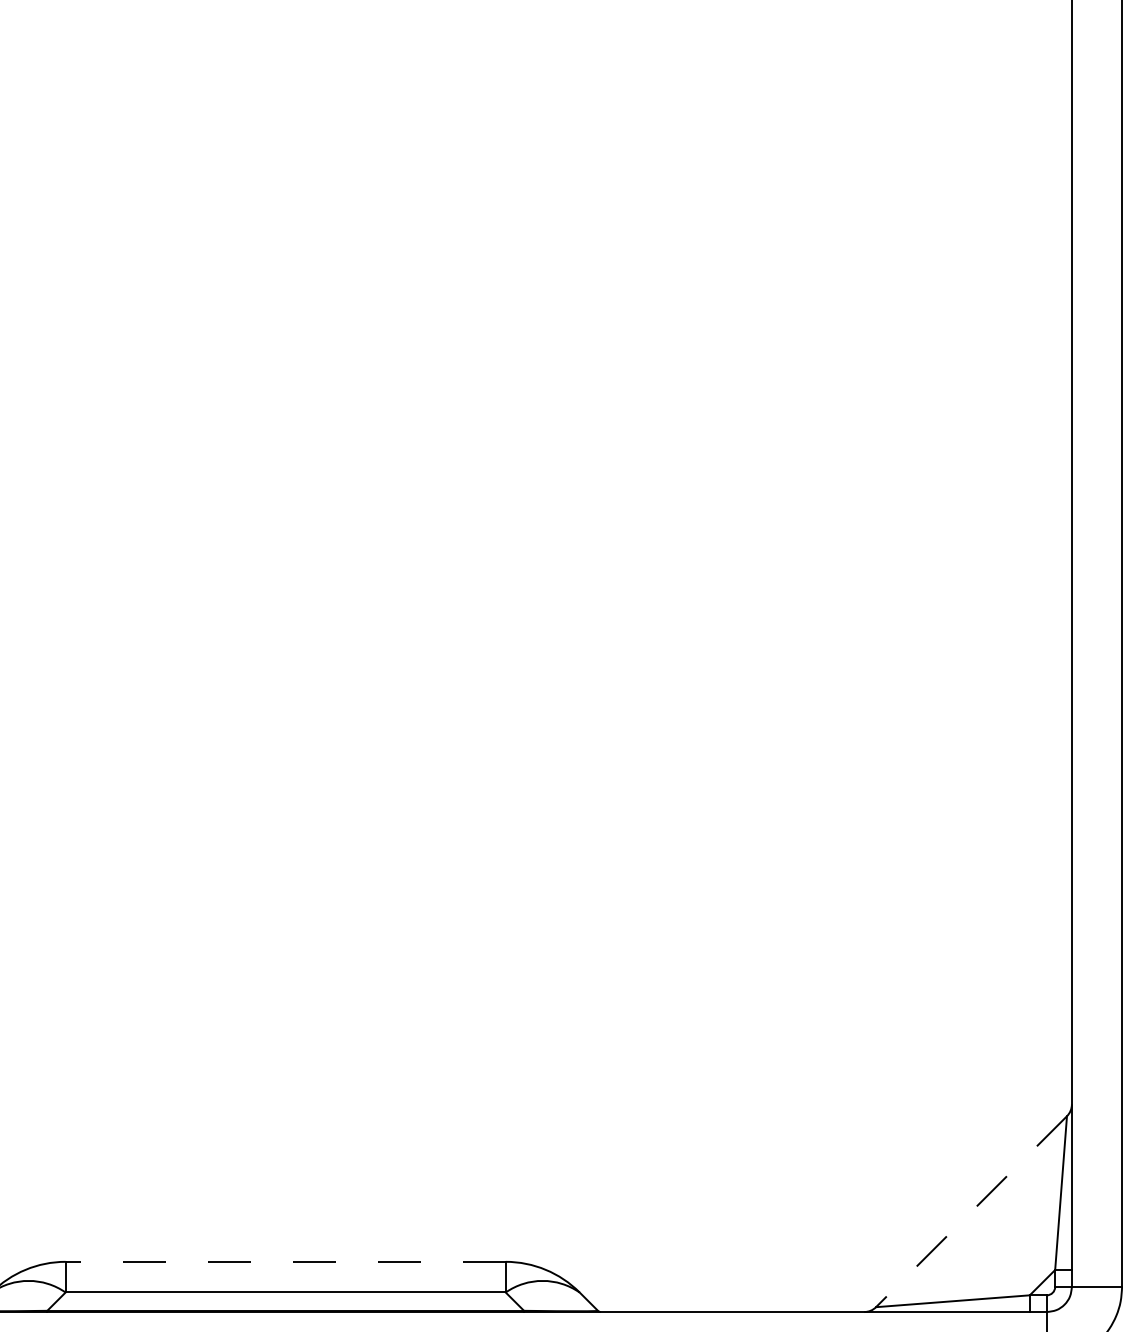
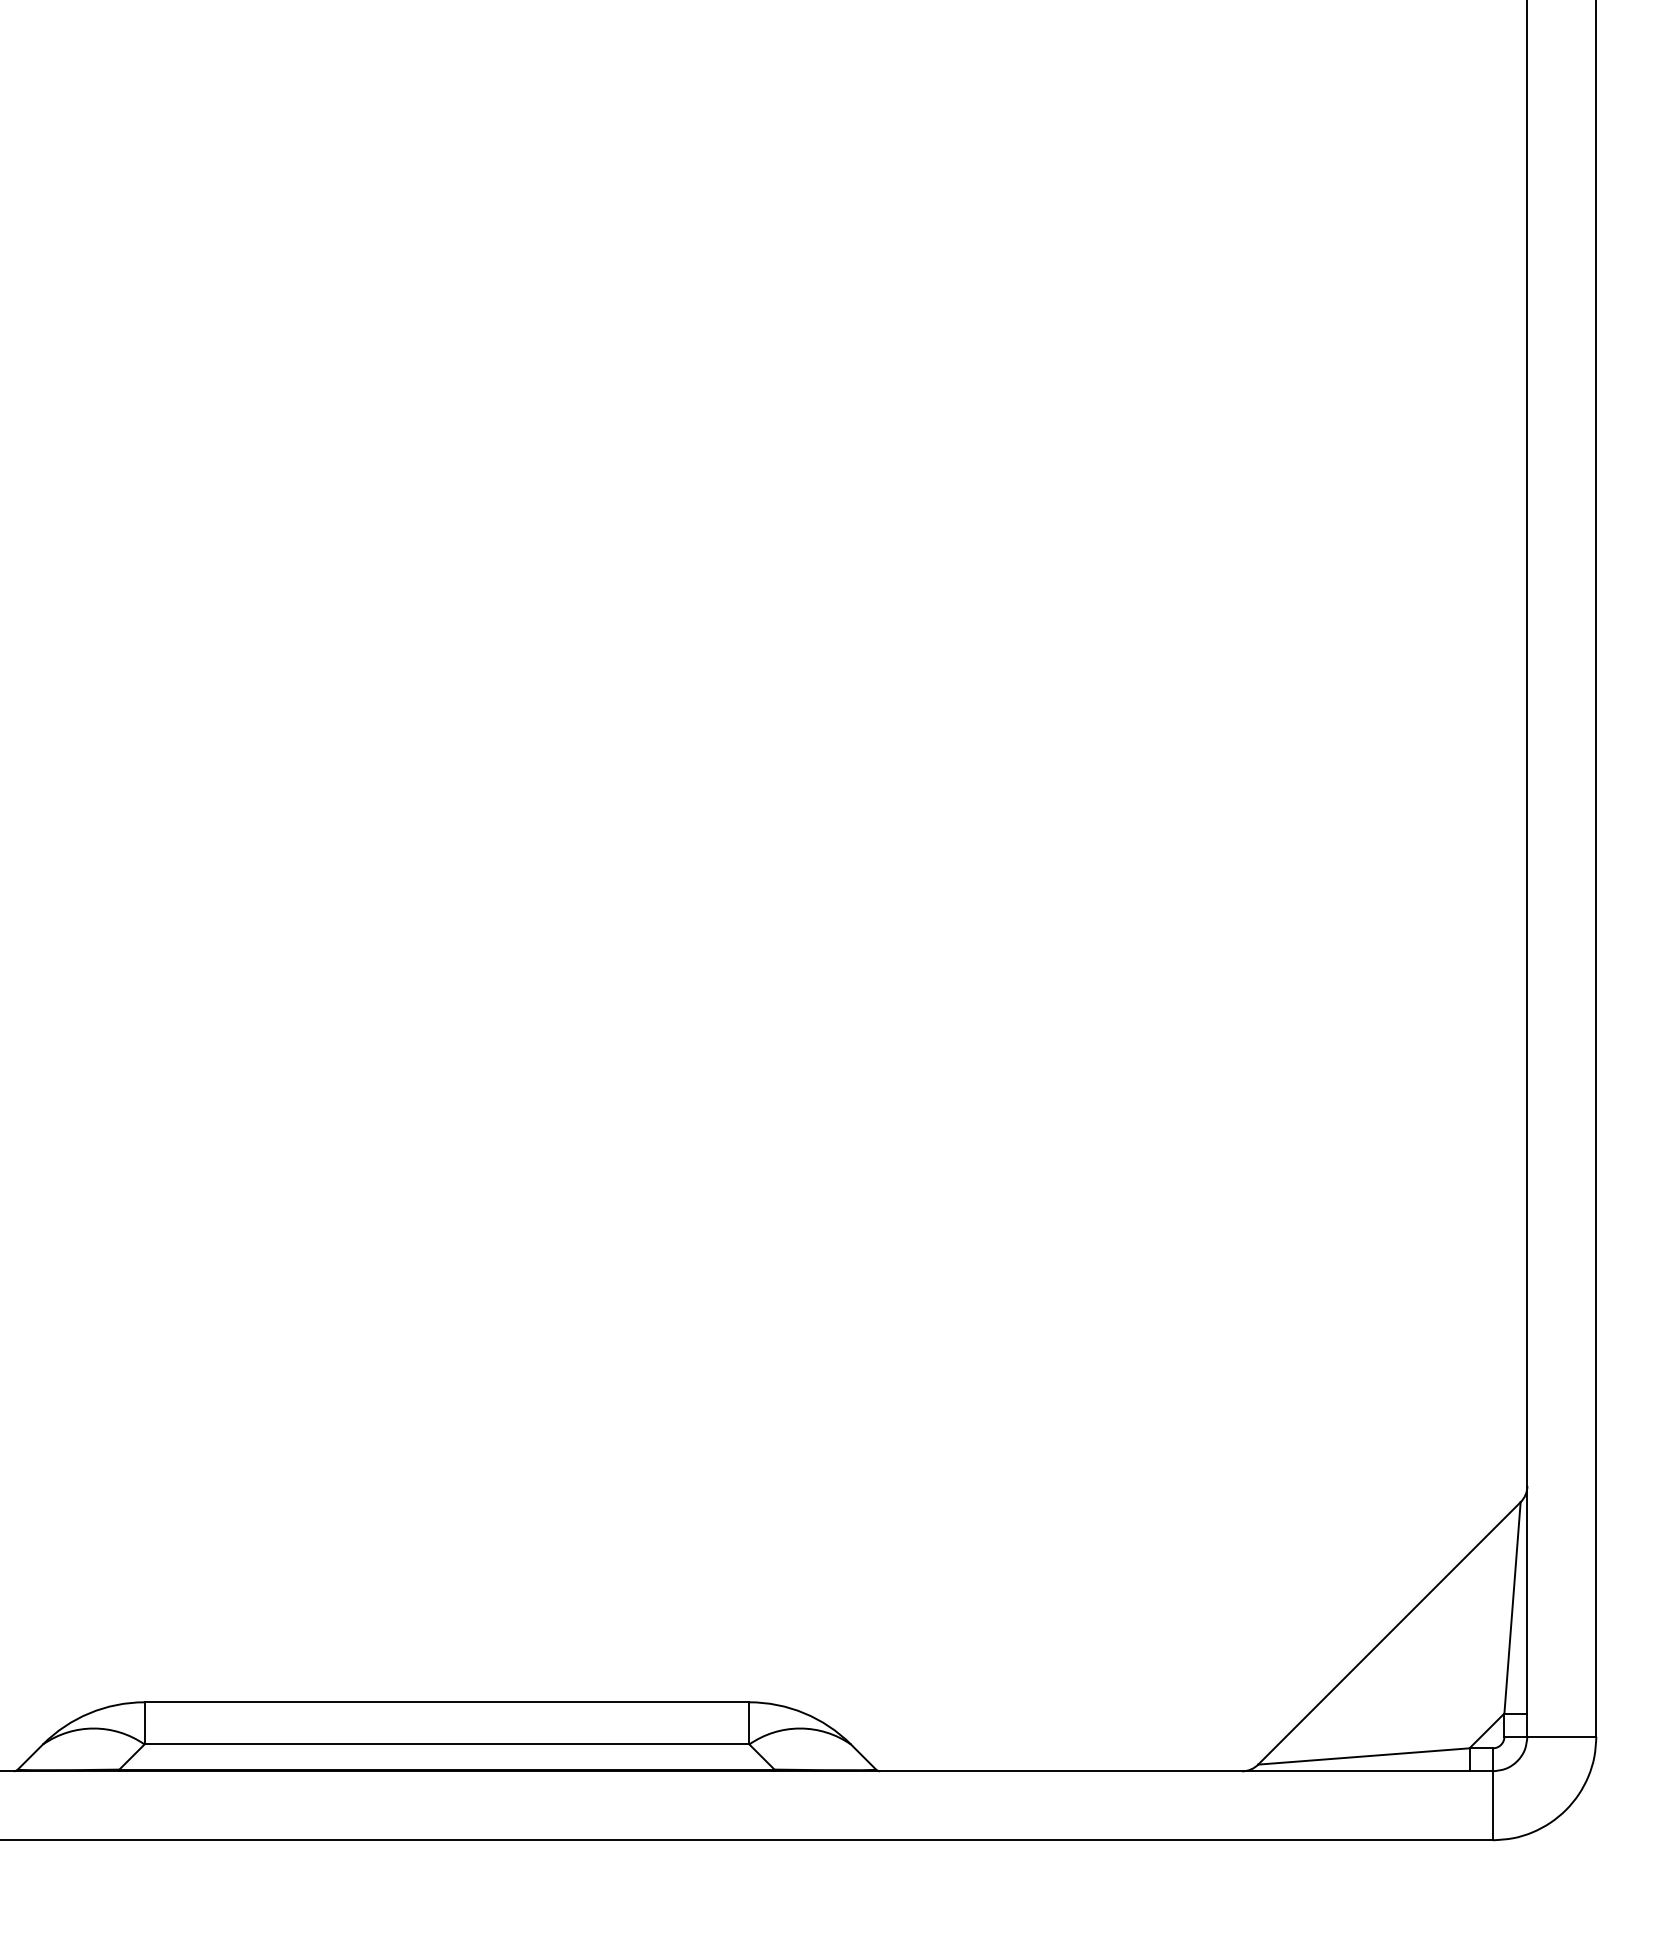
line: (971, 1211) -> (1389, 1633), dashed -> solid
line: (285, 1261) -> (446, 1702), dashed -> solid

